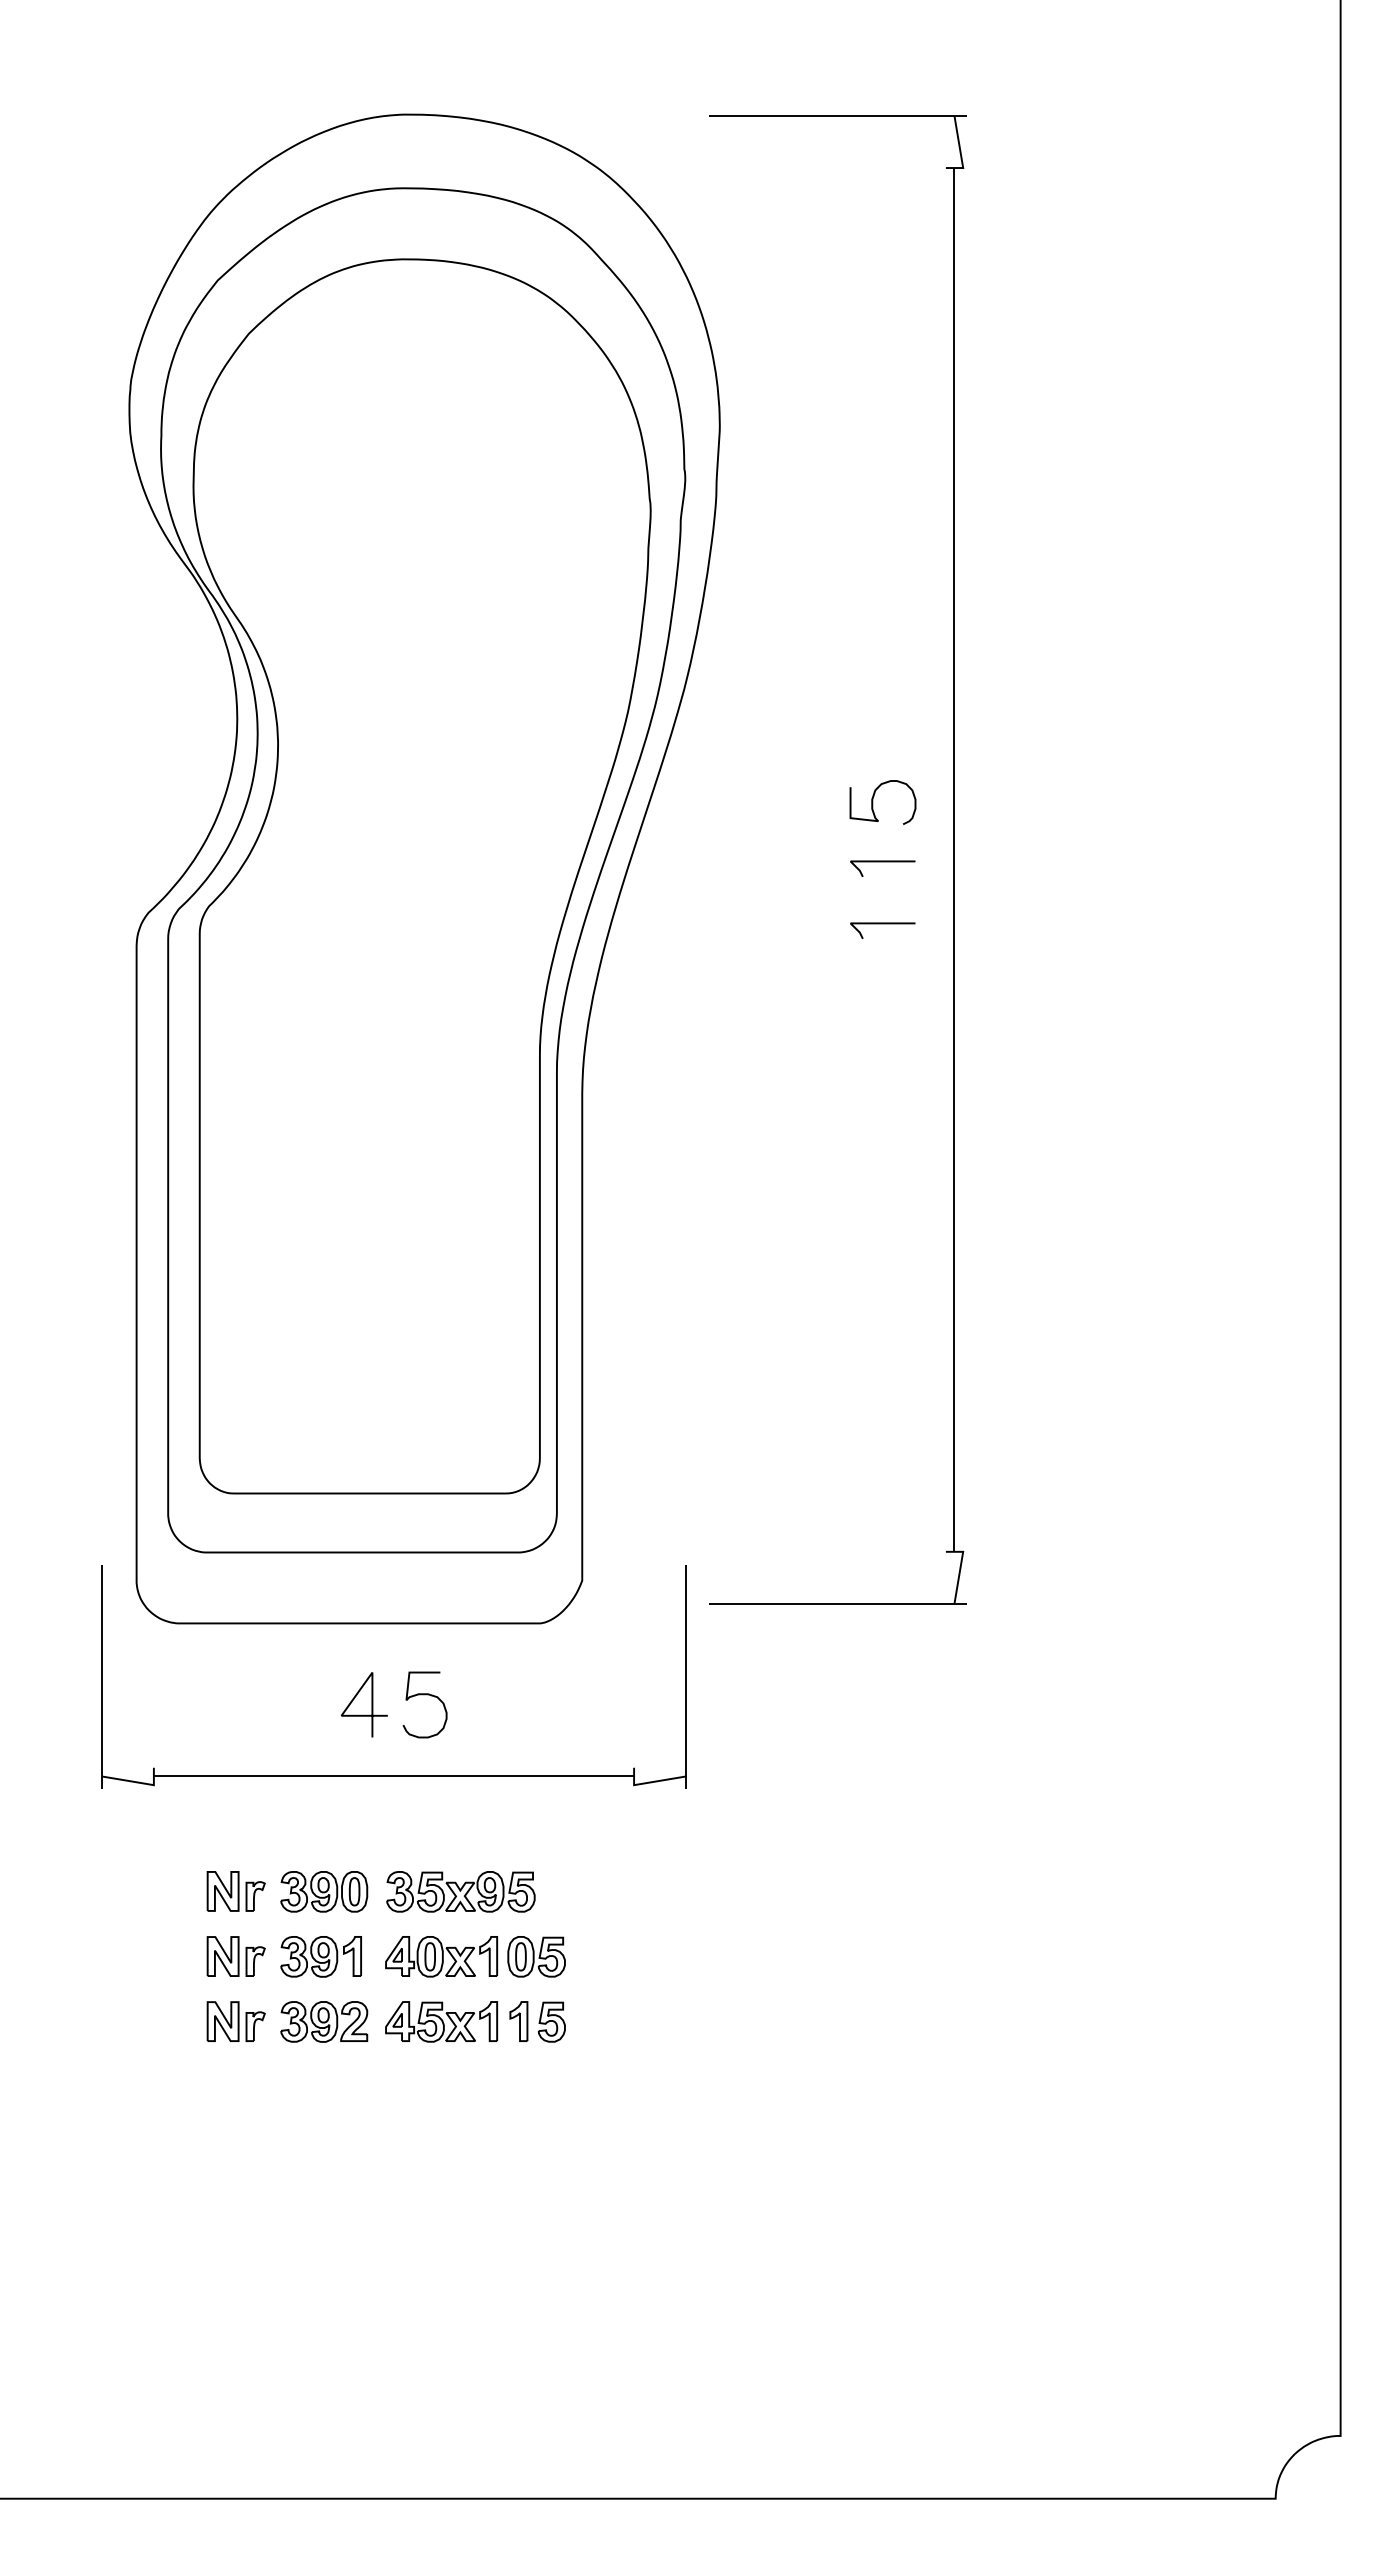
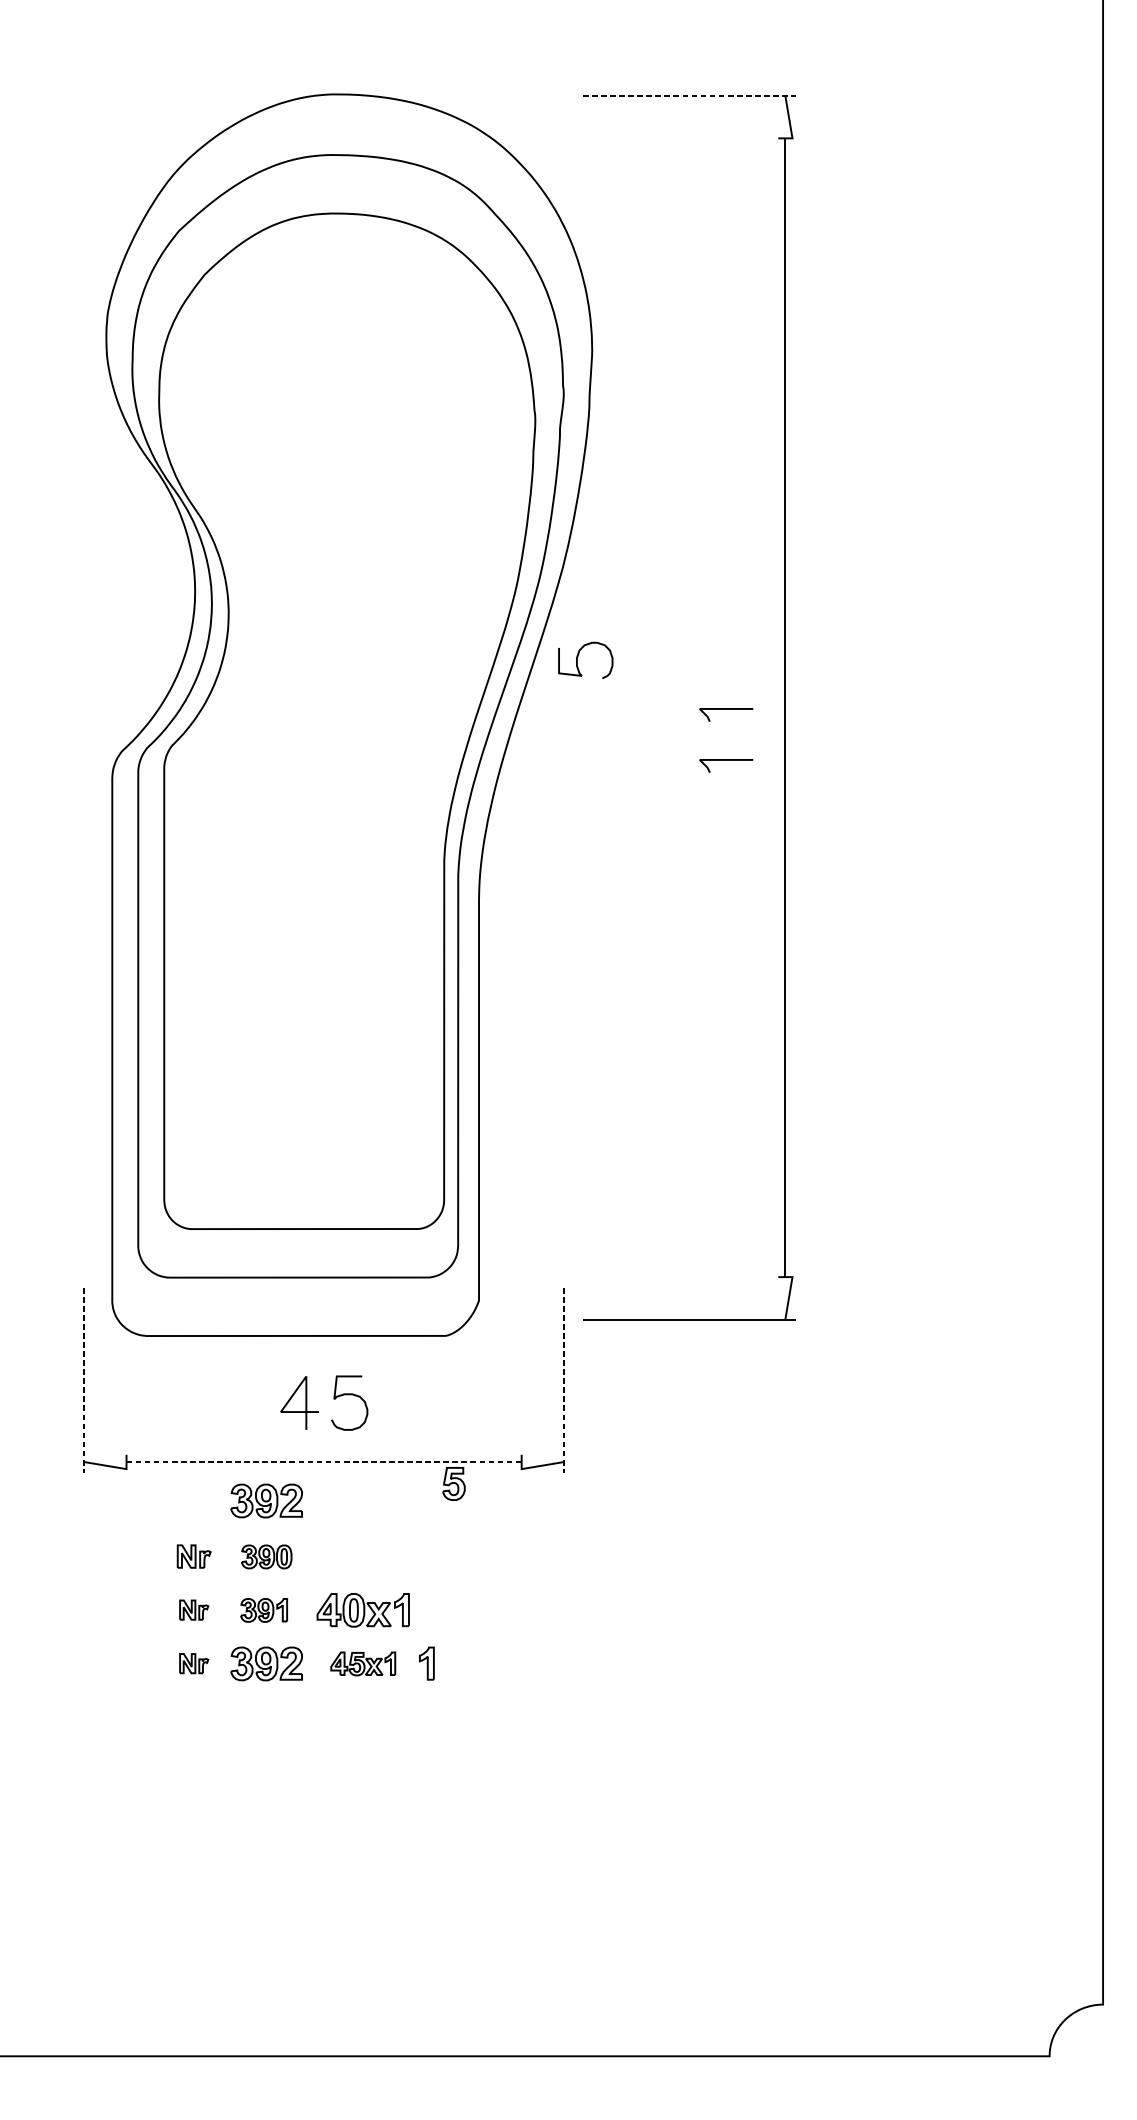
line: (838, 116) -> (689, 95), solid -> dashed
curve: (873, 802) -> (577, 660), moved
line: (101, 1677) -> (83, 1380), solid -> dashed
line: (686, 1677) -> (564, 1380), solid -> dashed
line: (394, 1776) -> (324, 1461), solid -> dashed
part: (324, 1823) -> (266, 1500), added
part: (235, 1891) -> (193, 1556), size x0.7
part: (324, 1891) -> (266, 1556), size x0.7
part: (460, 1891) -> (378, 1556), removed
part: (235, 1956) -> (193, 1610), size x0.6
part: (320, 1956) -> (263, 1610), size x0.7
part: (536, 1956) -> (441, 1610), removed
part: (235, 2021) -> (193, 1663), size x0.6
part: (441, 2021) -> (363, 1663), size x0.7
part: (551, 2021) -> (453, 1483), moved

